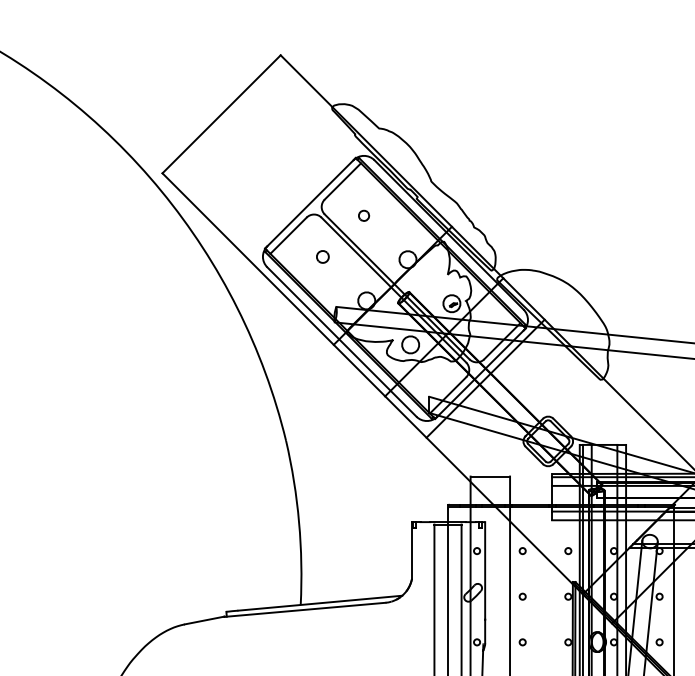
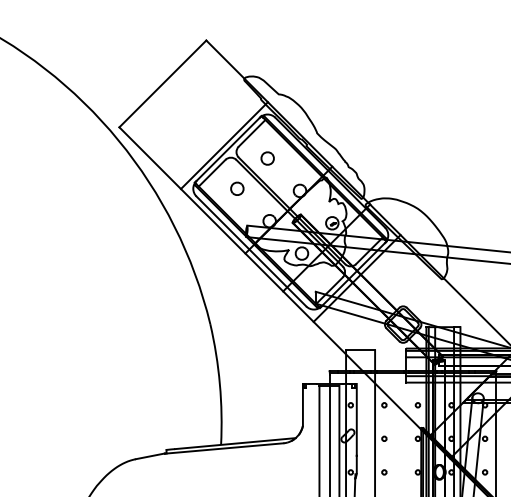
line: (305, 198) -> (224, 145), added
part: (363, 215) -> (267, 158), size x1.67
part: (322, 256) -> (237, 188), size x1.43

